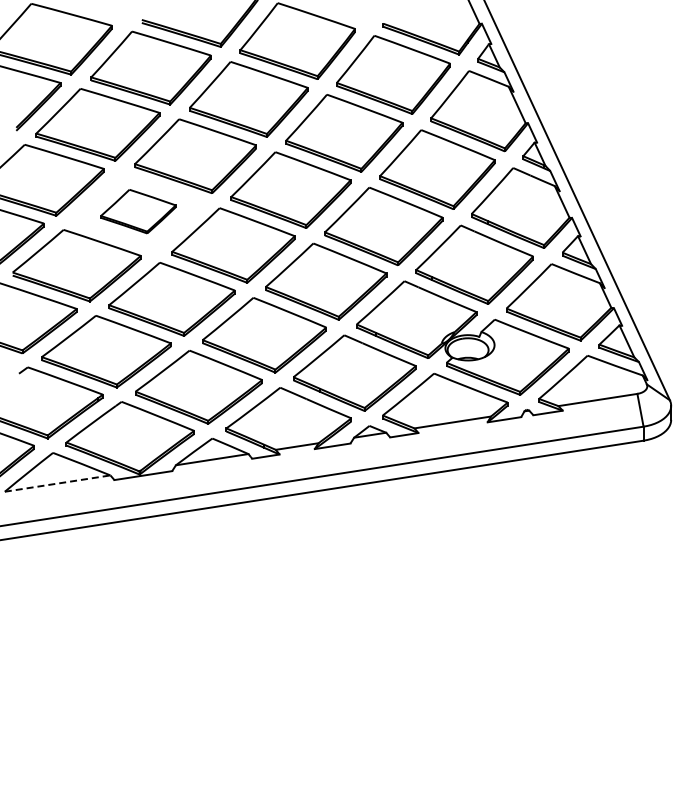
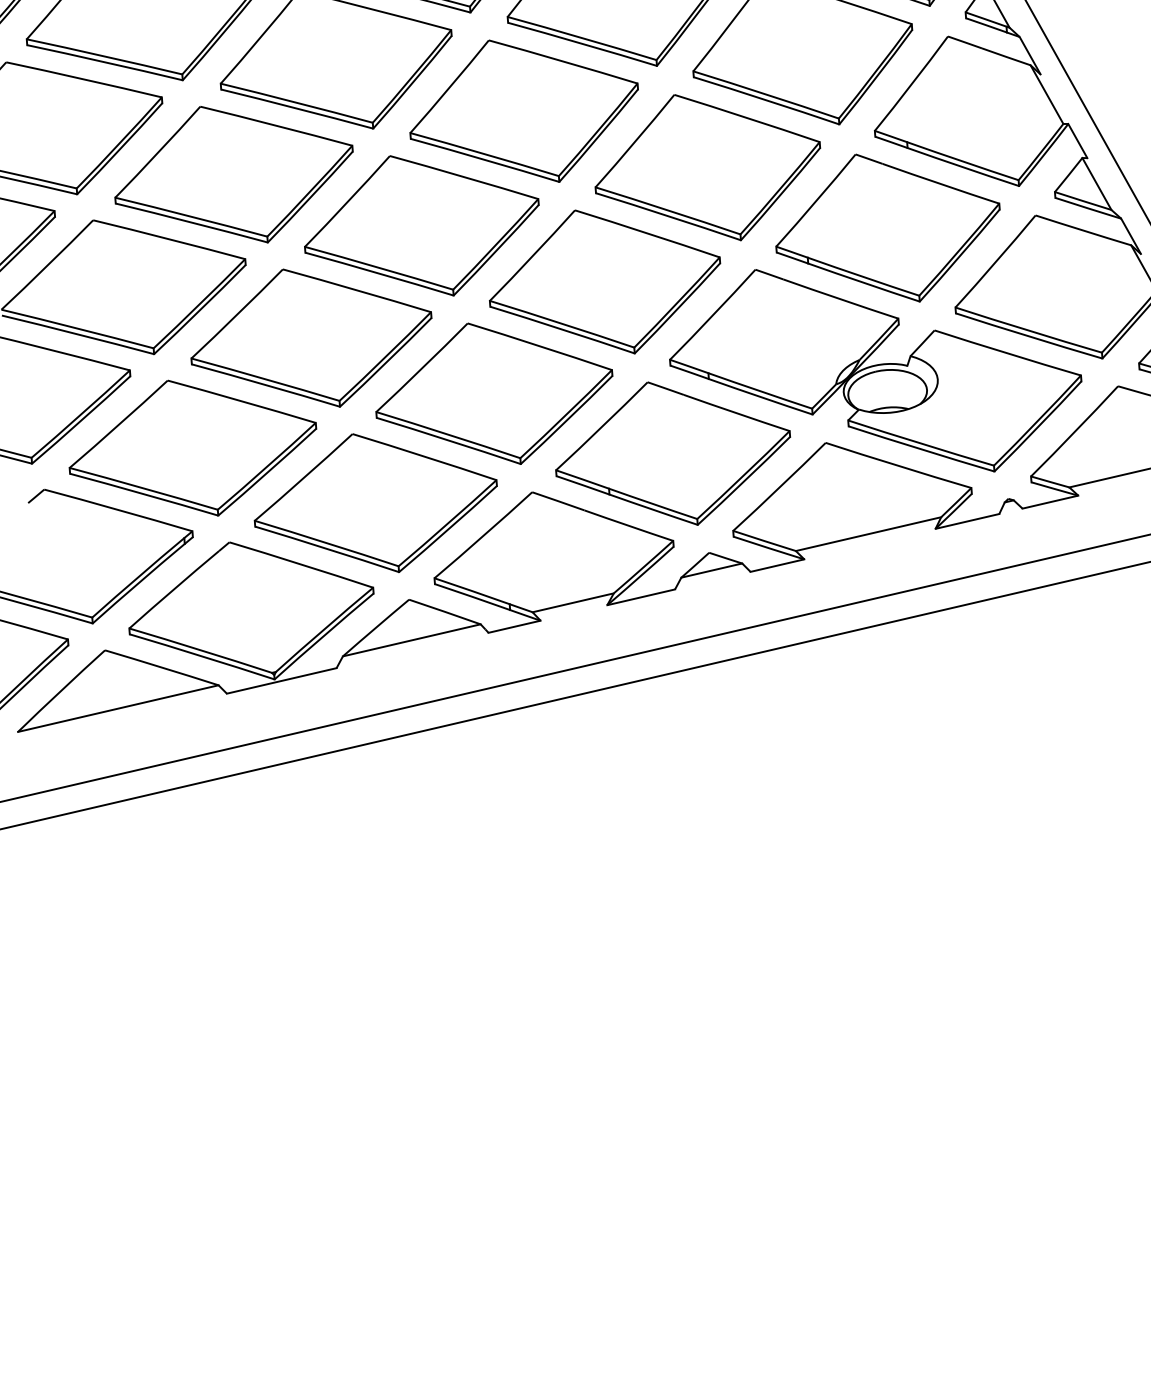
part: (138, 211) -> (234, 174), size x1.67
line: (58, 483) -> (119, 708), dashed -> solid

